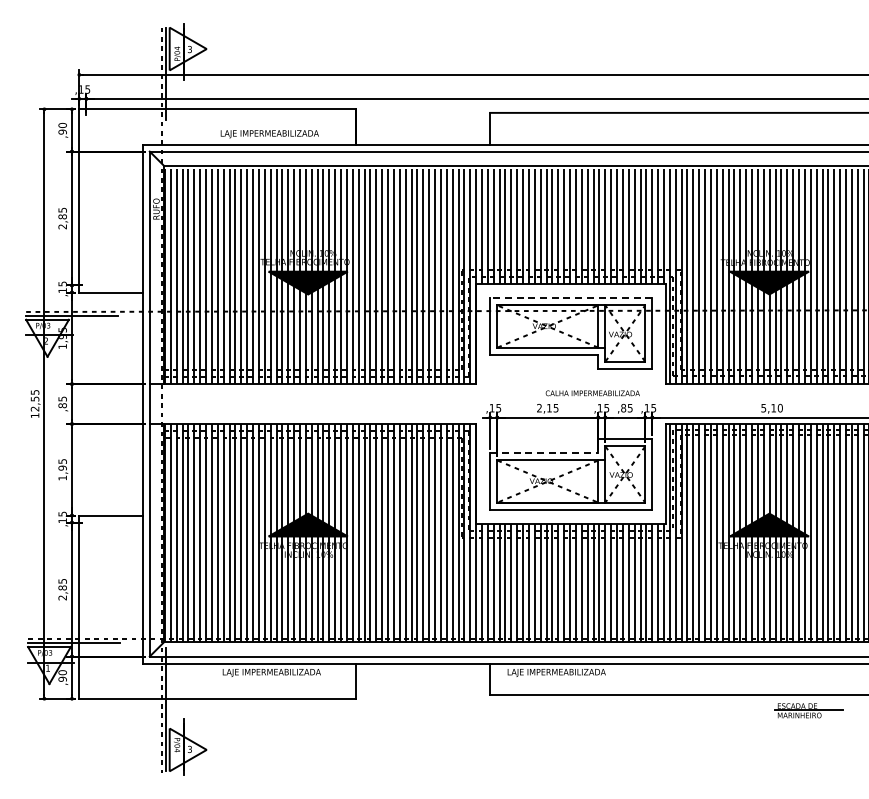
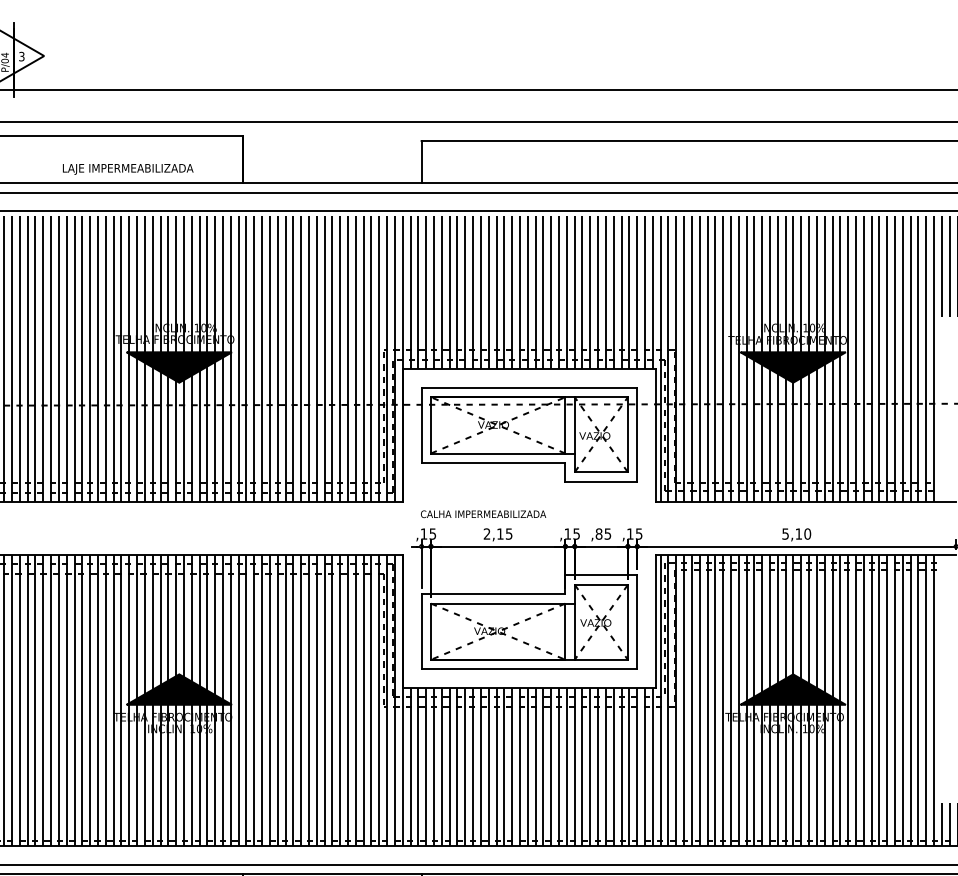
line: (570, 298) -> (528, 388), dashed -> solid
text: (592, 393) -> (483, 514), moved
line: (544, 453) -> (493, 594), dashed -> solid

